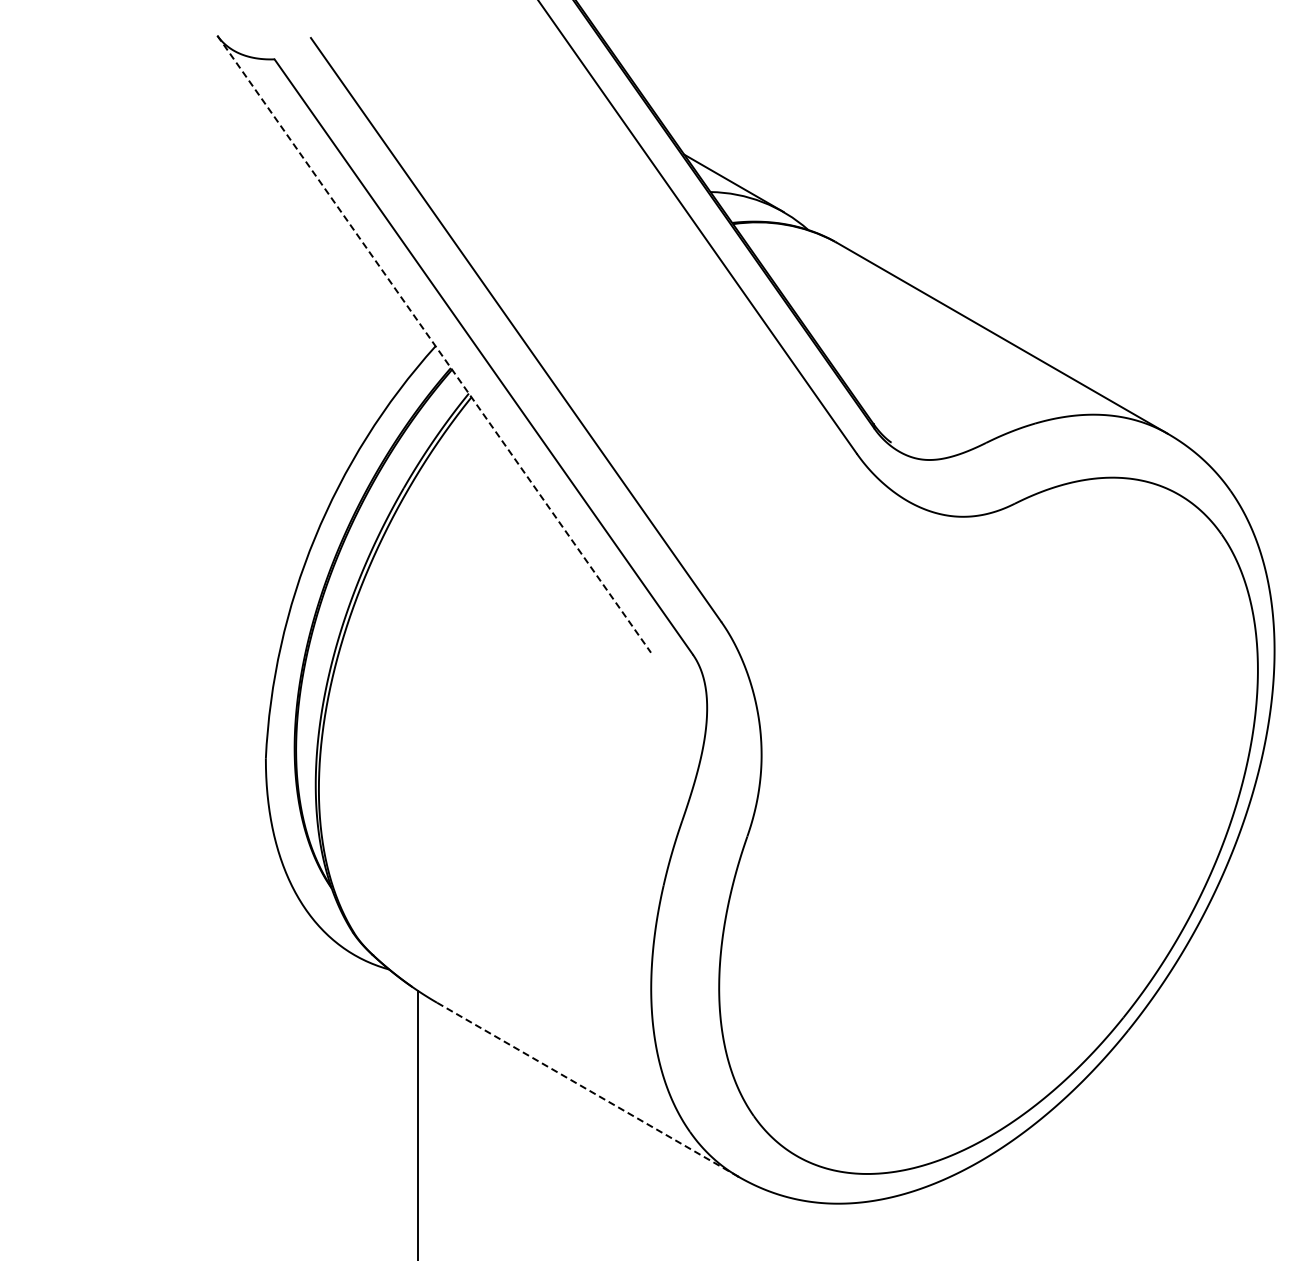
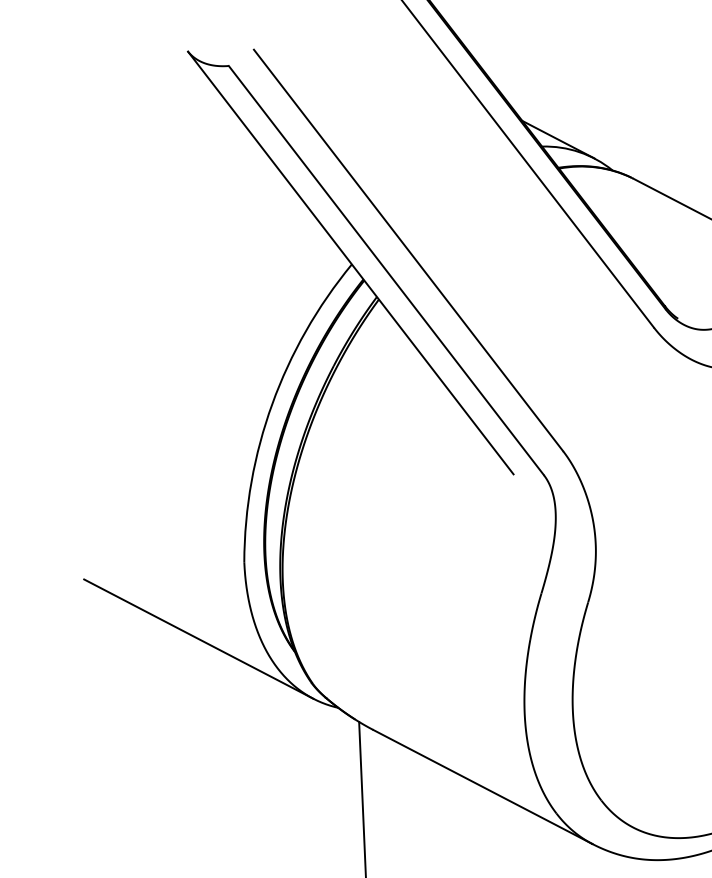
line: (434, 343) -> (351, 262), dashed -> solid
line: (196, 864) -> (198, 639), added
line: (587, 1089) -> (482, 786), dashed -> solid

